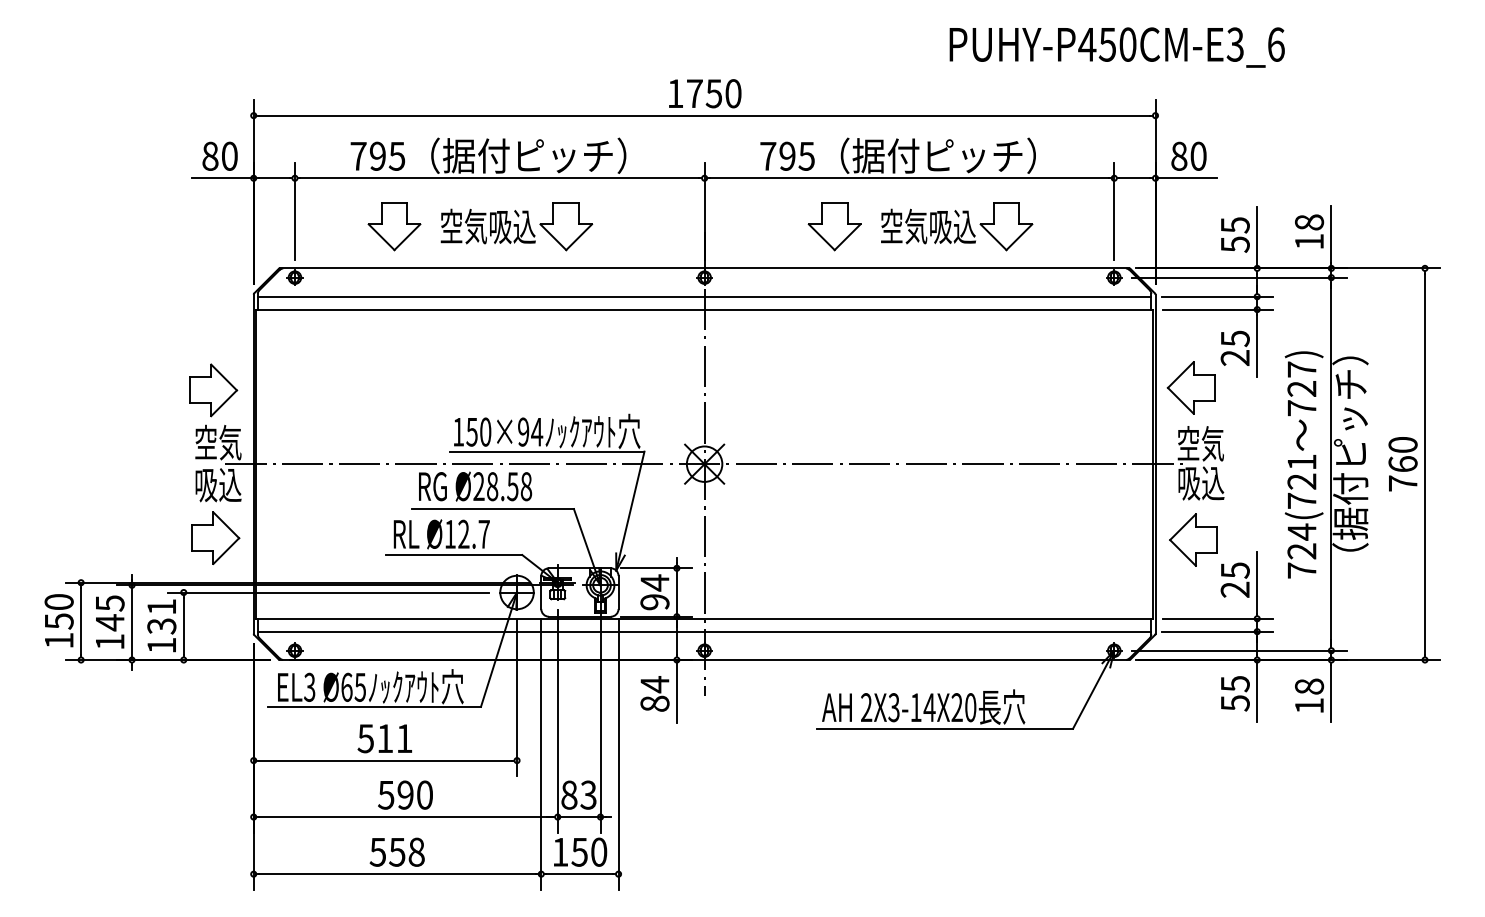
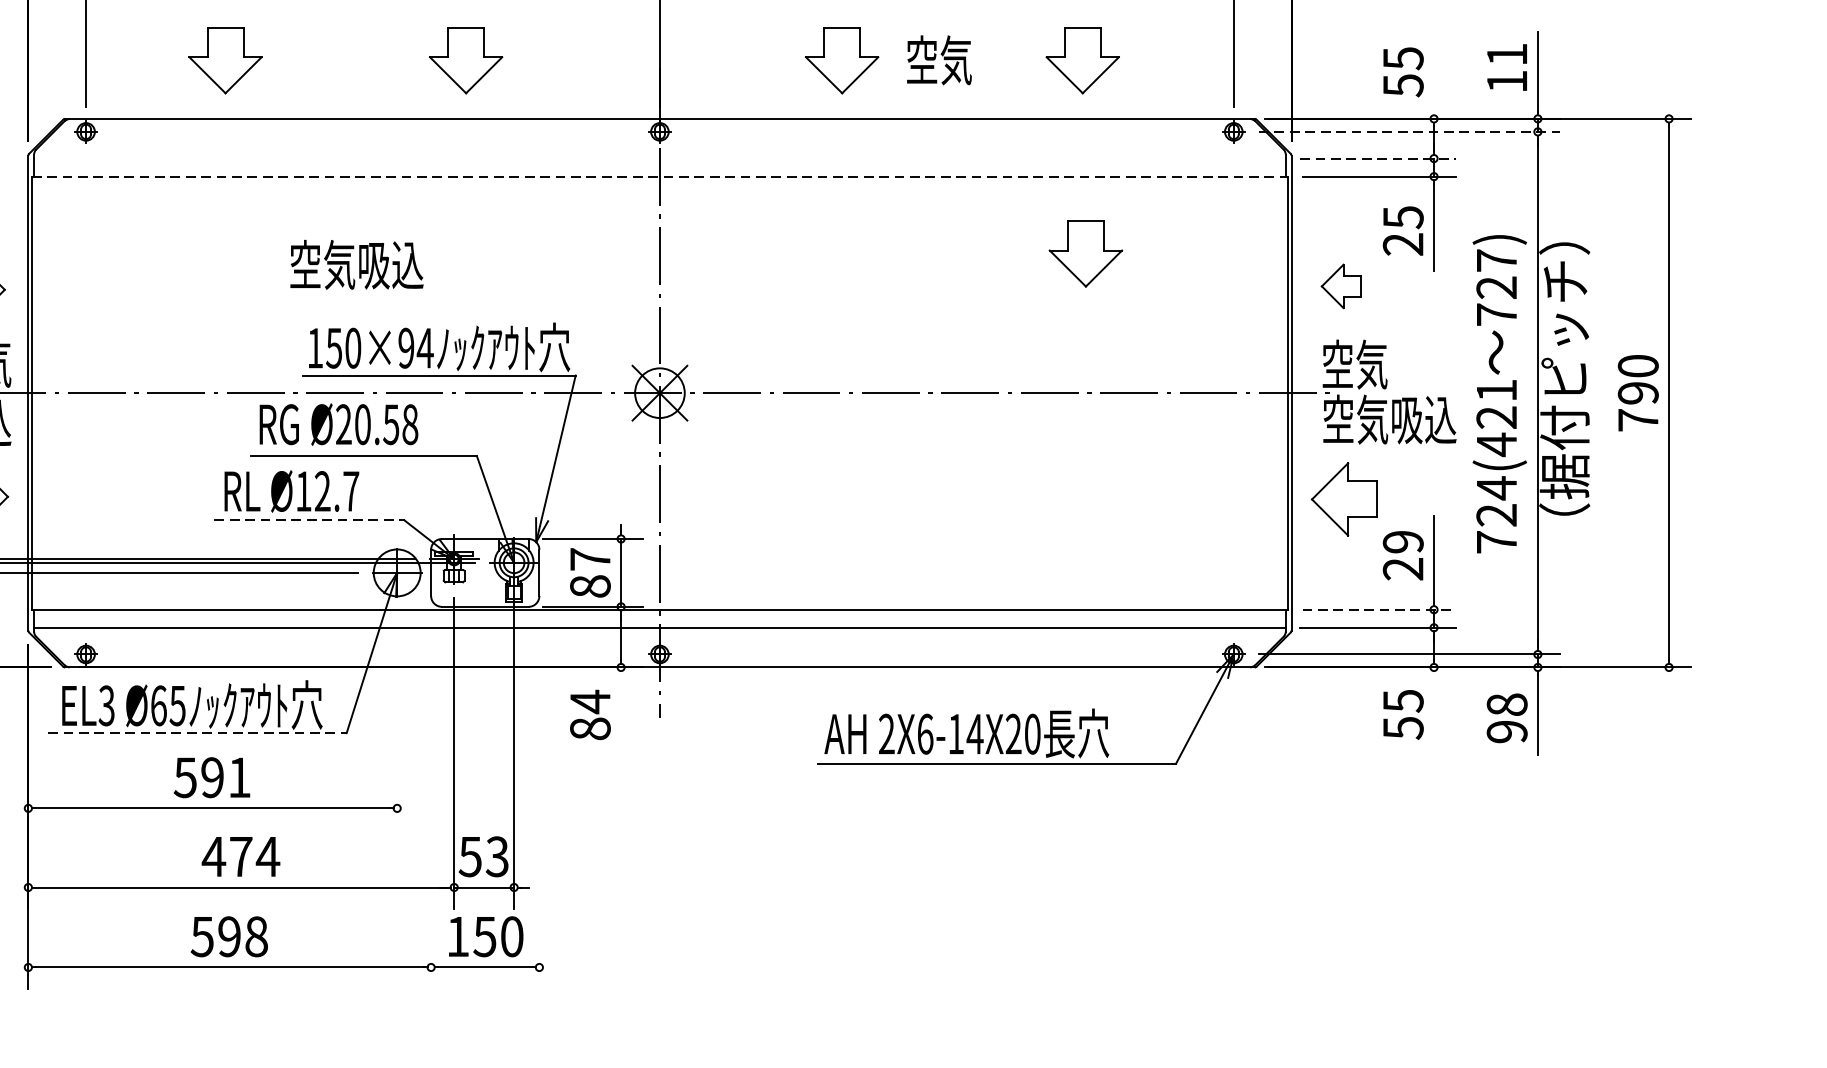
text: (1309, 222) -> (1507, 54), 18 -> 11
text: (487, 226) -> (355, 264), moved
text: (953, 227) -> (1008, 61), 空気吸込 -> 空気
line: (1257, 237) -> (1434, 75), removed
line: (1240, 277) -> (1410, 131), solid -> dashed
line: (704, 296) -> (659, 158), removed
line: (1217, 296) -> (1378, 158), solid -> dashed
line: (705, 309) -> (661, 176), solid -> dashed
part: (1008, 364) -> (1085, 253), added
part: (1190, 387) -> (1340, 285), size x0.6
text: (1402, 464) -> (1637, 393), 760 -> 790
text: (1225, 482) -> (1389, 418), 吸込 -> 空気吸込
text: (492, 486) -> (362, 424), Ø28.58 -> Ø20.58
text: (1301, 500) -> (1496, 444), 724(721 -> 724(421
line: (454, 555) -> (309, 521), solid -> dashed
text: (1234, 570) -> (1402, 542), 25 -> 29
text: (654, 592) -> (589, 572), 94 -> 87
line: (1218, 618) -> (1379, 609), solid -> dashed
line: (1257, 690) -> (1434, 710), removed
line: (676, 691) -> (620, 711), removed
line: (517, 698) -> (397, 721), removed
text: (1309, 705) -> (1507, 731), 18 -> 98
line: (374, 706) -> (197, 732), solid -> dashed
text: (893, 707) -> (924, 734), 2X3-14X20 -> 2X6-14X20
text: (385, 738) -> (212, 777), 511 -> 591
line: (541, 754) -> (431, 799), removed
line: (618, 754) -> (539, 799), removed
text: (405, 794) -> (240, 855), 590 -> 474
text: (569, 794) -> (470, 855), 83 -> 53
text: (397, 851) -> (229, 935), 558 -> 598

